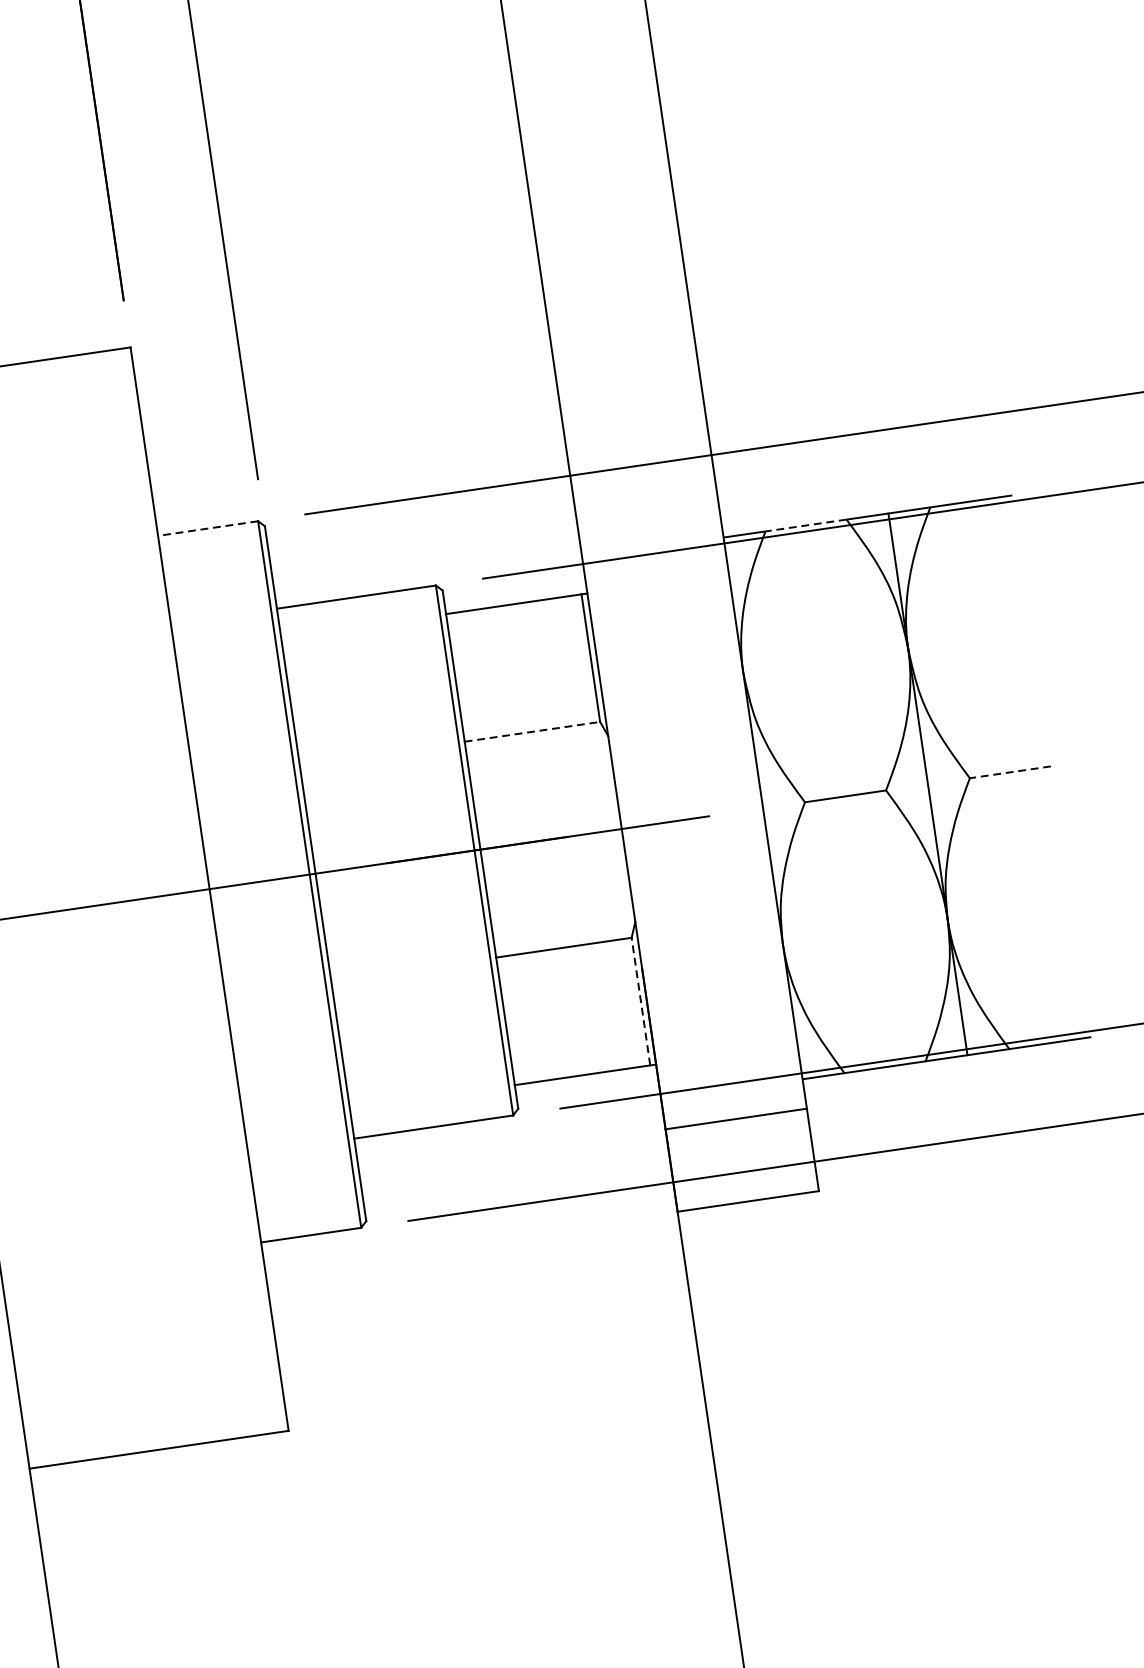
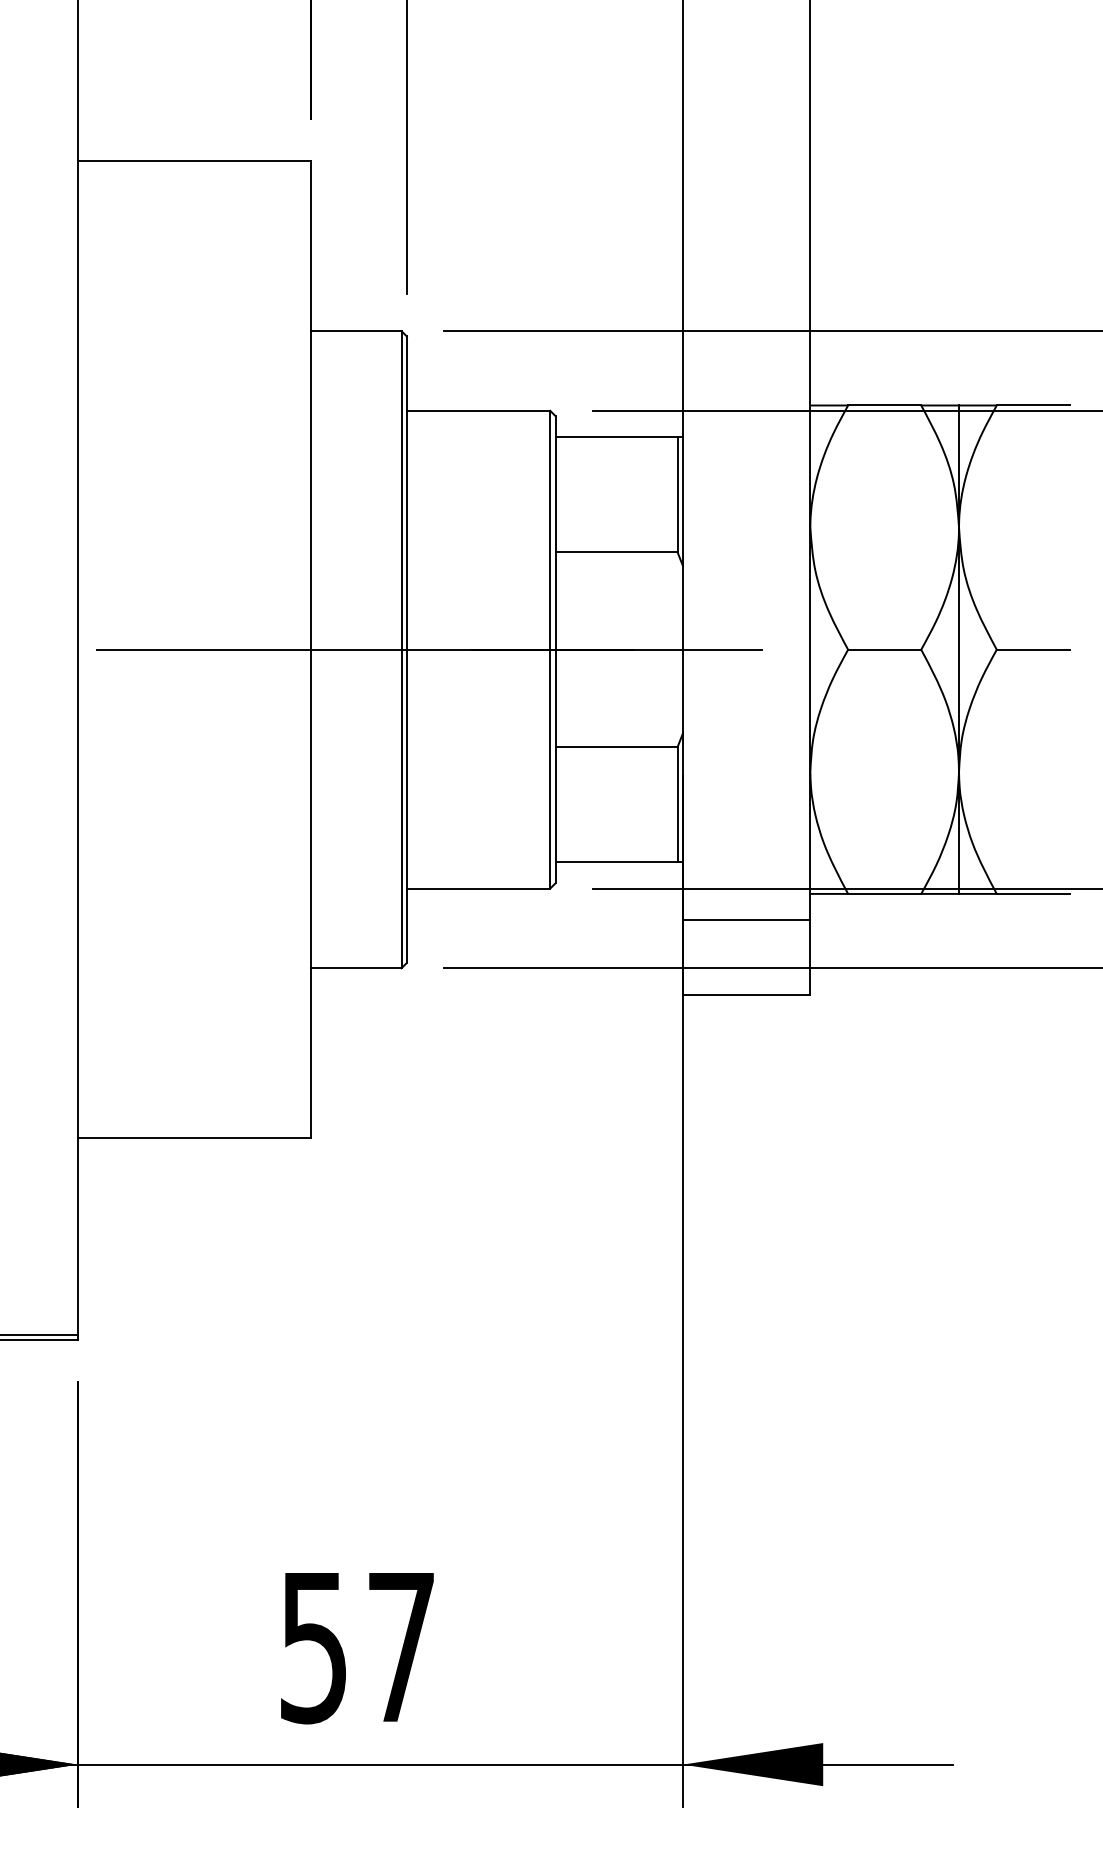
line: (805, 525) -> (884, 405), dashed -> solid
line: (207, 529) -> (355, 331), dashed -> solid
line: (533, 731) -> (617, 552), dashed -> solid
line: (1010, 772) -> (1033, 649), dashed -> solid
line: (640, 1001) -> (677, 804), dashed -> solid

